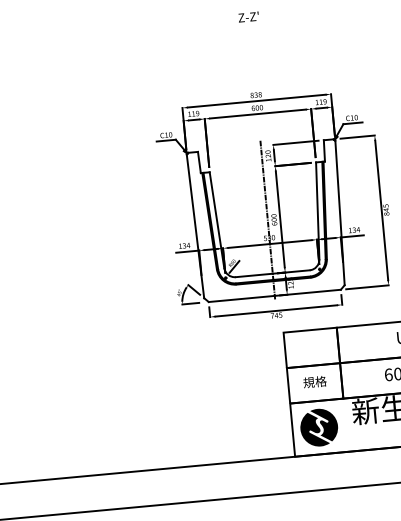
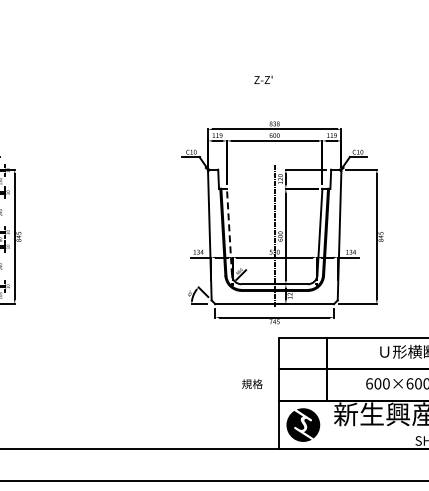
text: (248, 16) -> (263, 79), moved
line: (216, 219) -> (229, 231), solid -> dashed
text: (315, 381) -> (252, 383), moved

